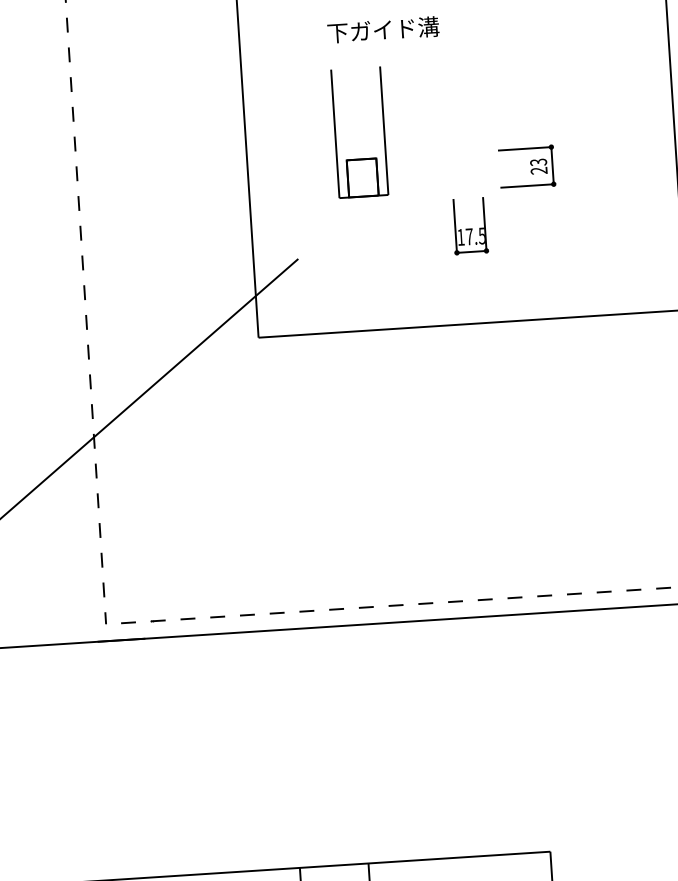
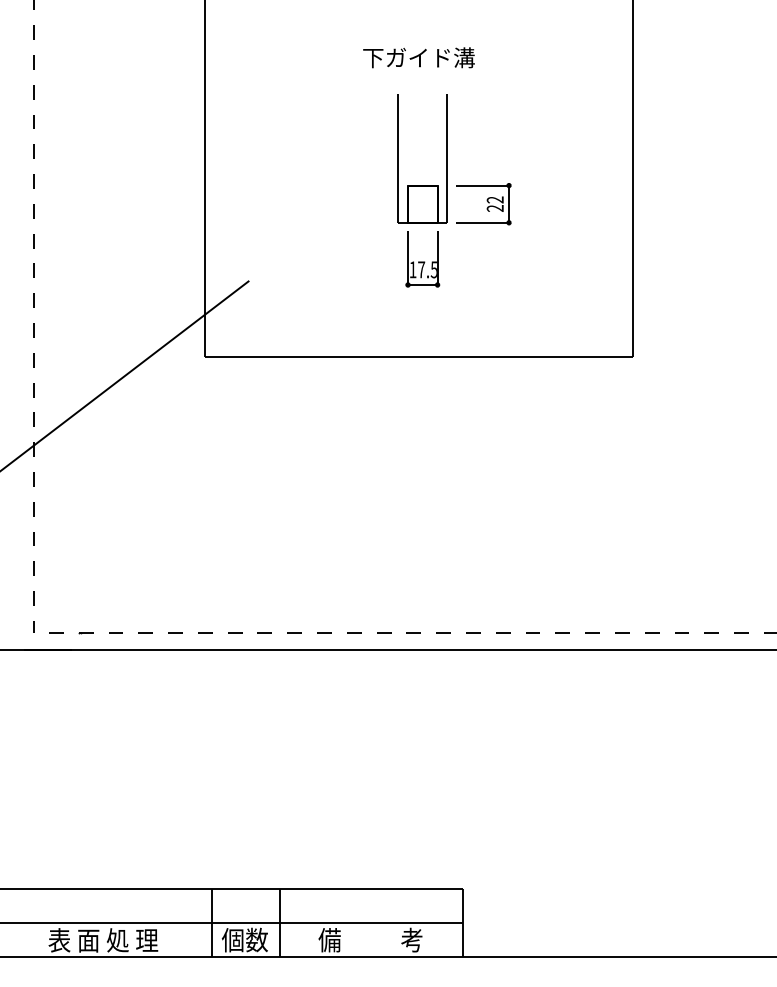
text: (382, 29) -> (418, 57), moved
part: (335, 133) -> (398, 158), moved
text: (538, 161) -> (495, 199), 23 -> 22

